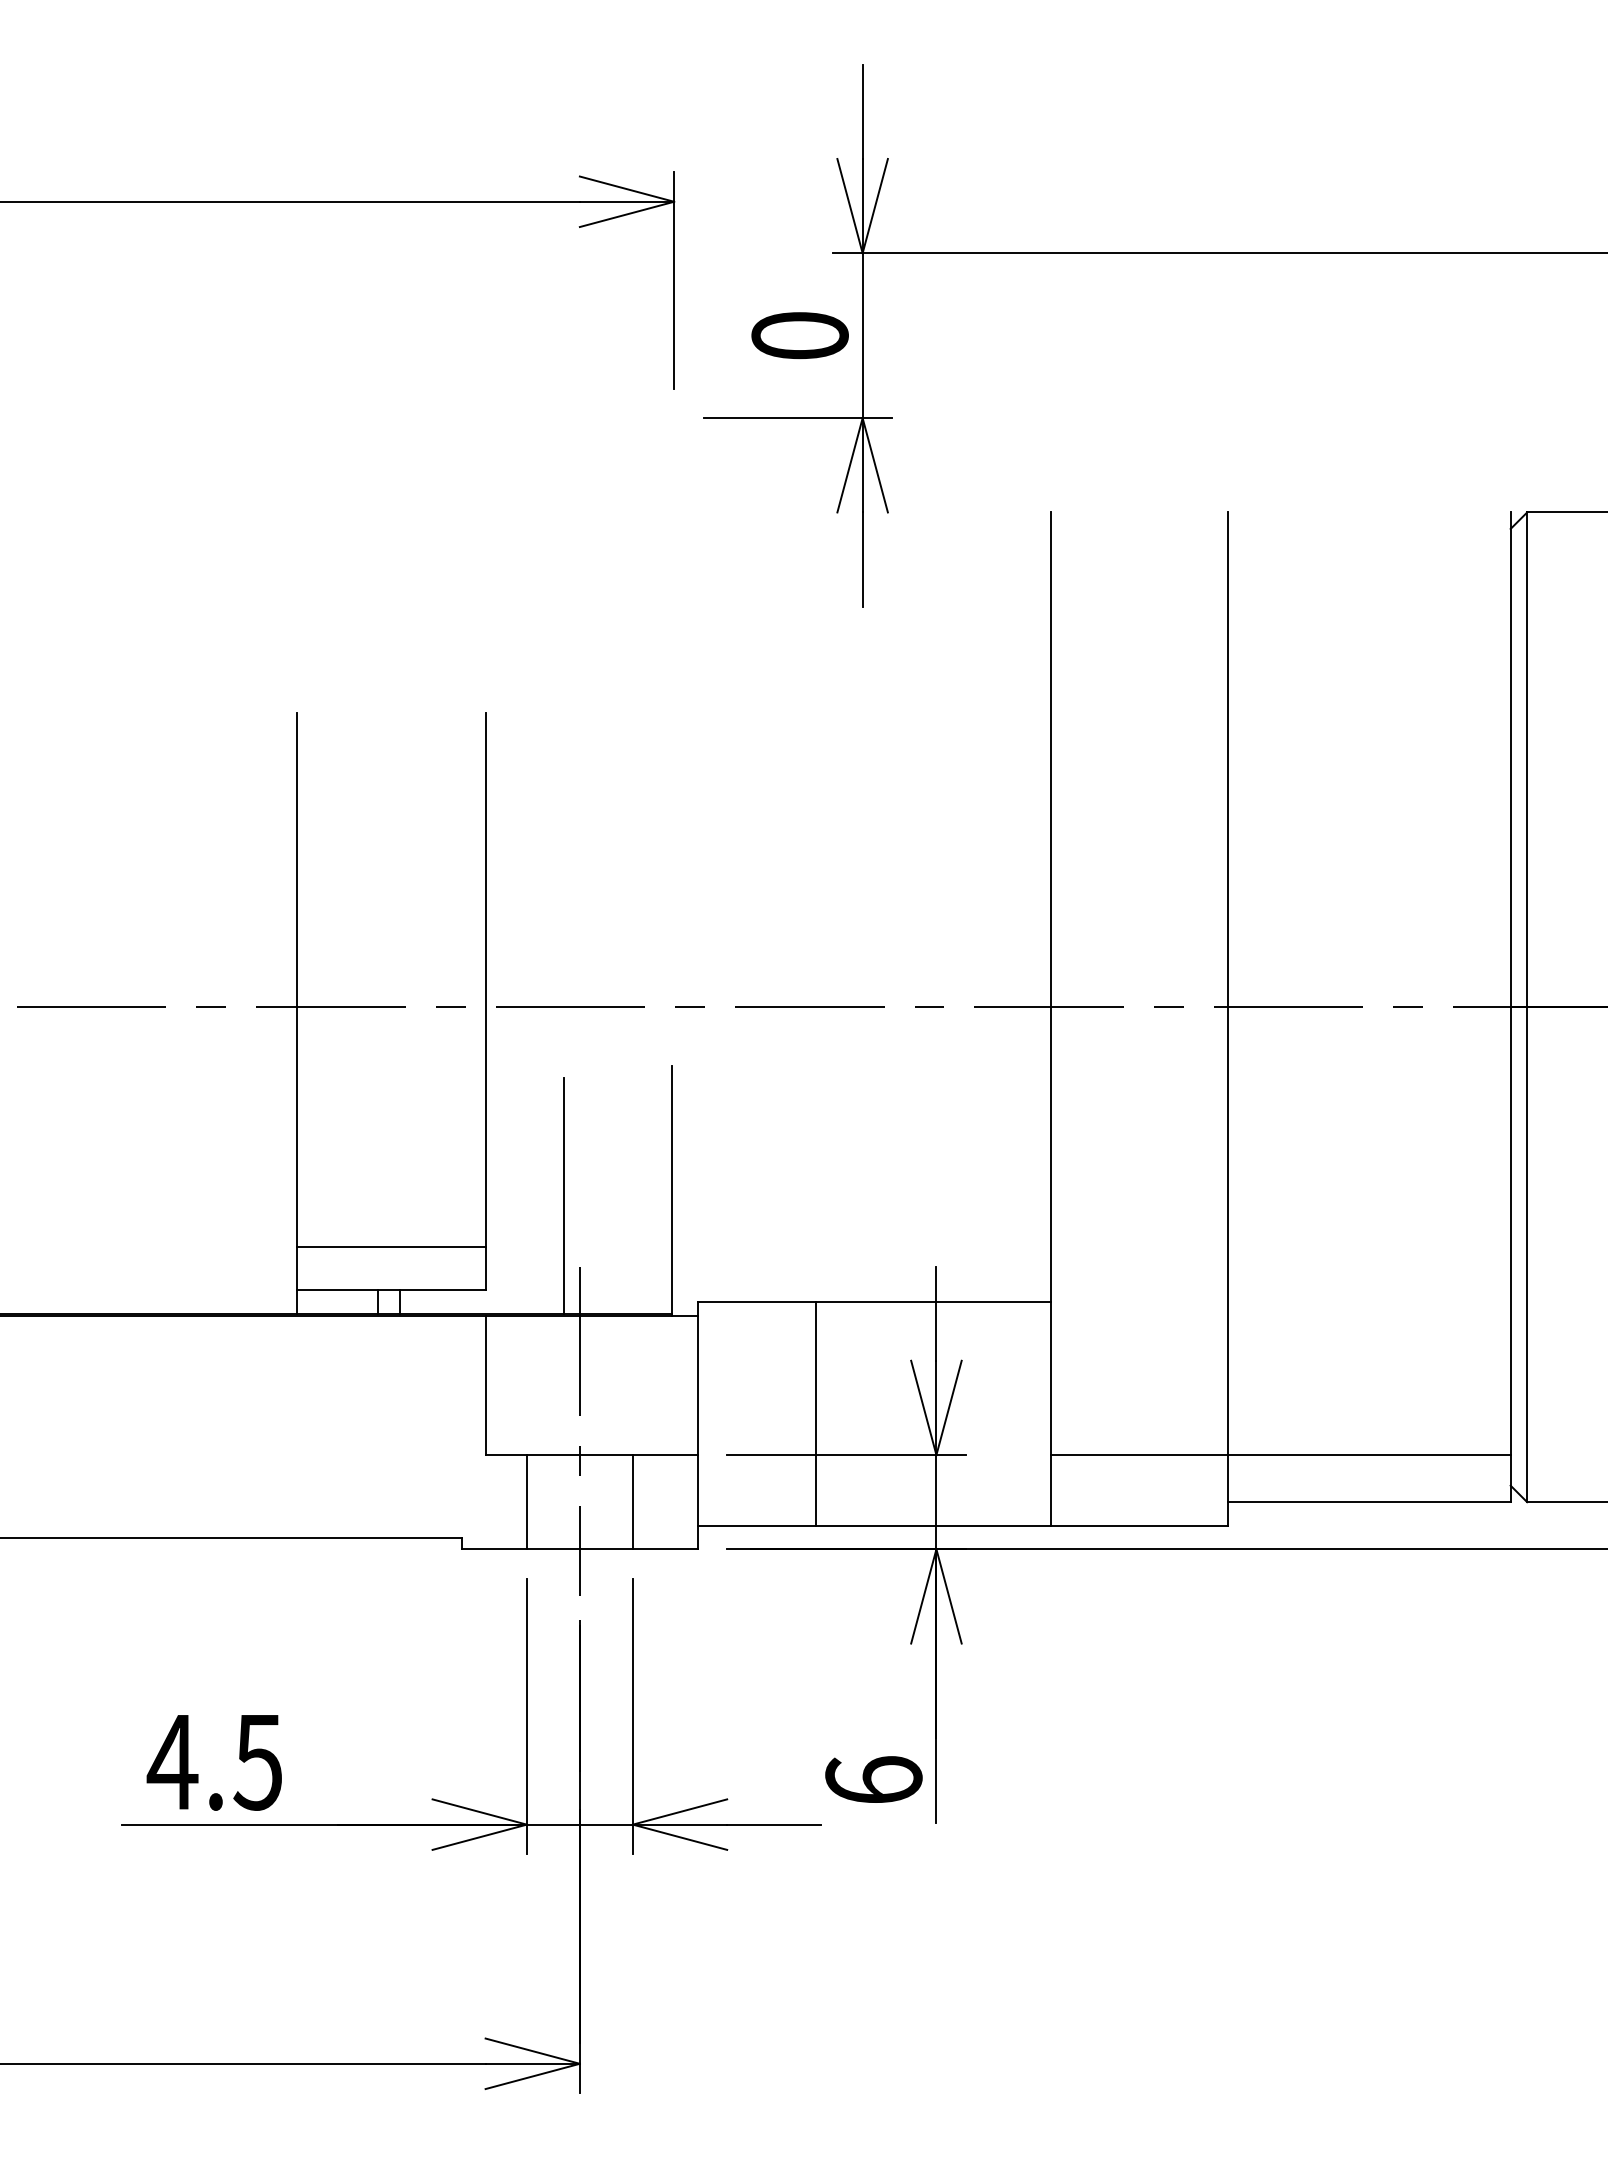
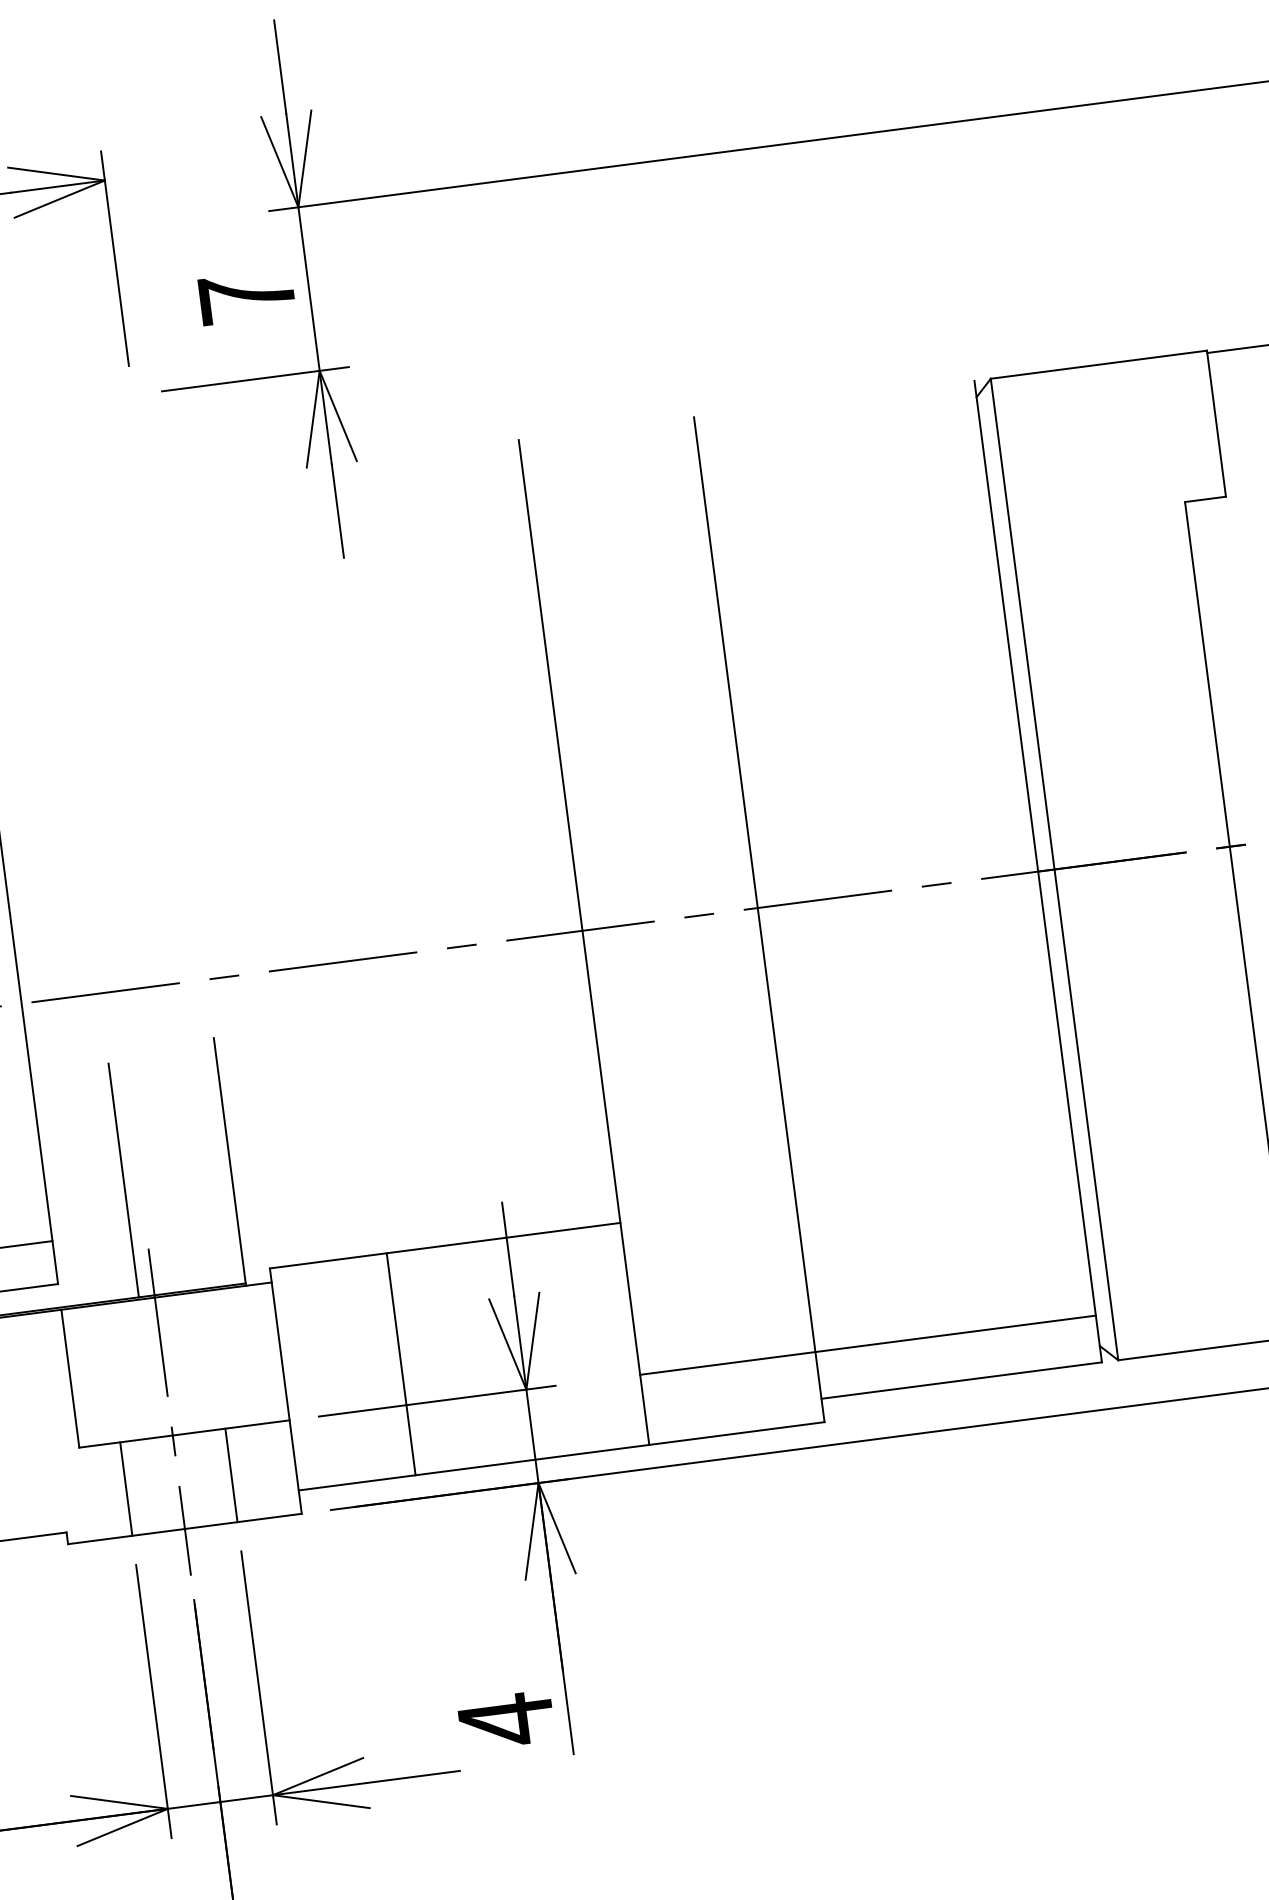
text: (799, 335) -> (246, 297), 0 -> 7
text: (873, 1780) -> (505, 1720), 6 -> 4

